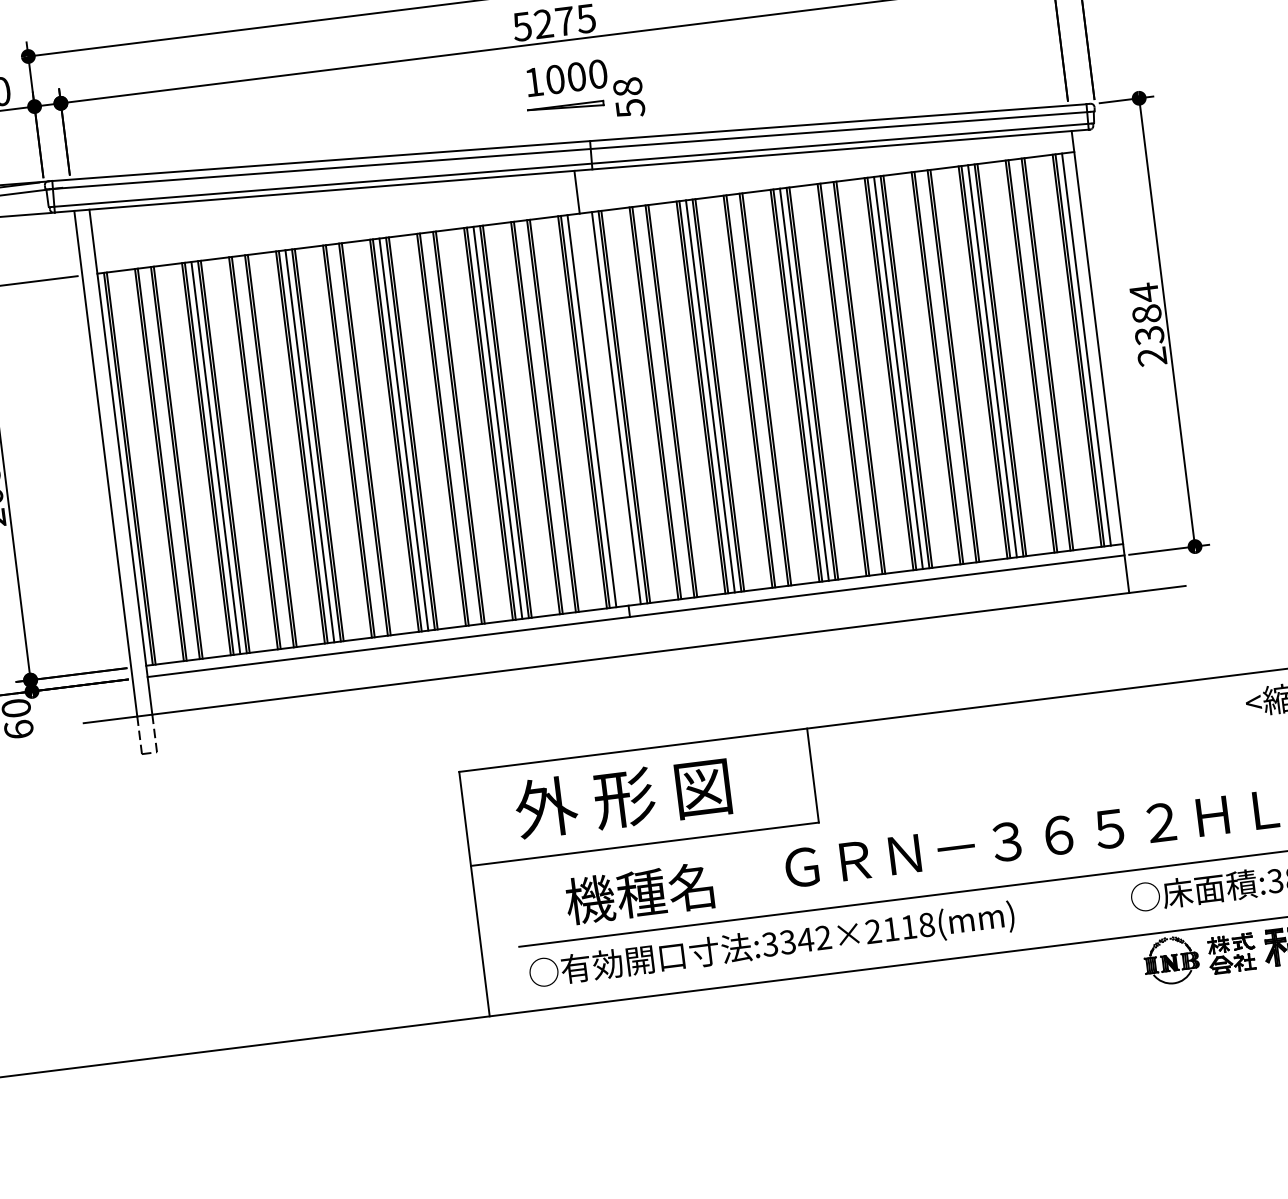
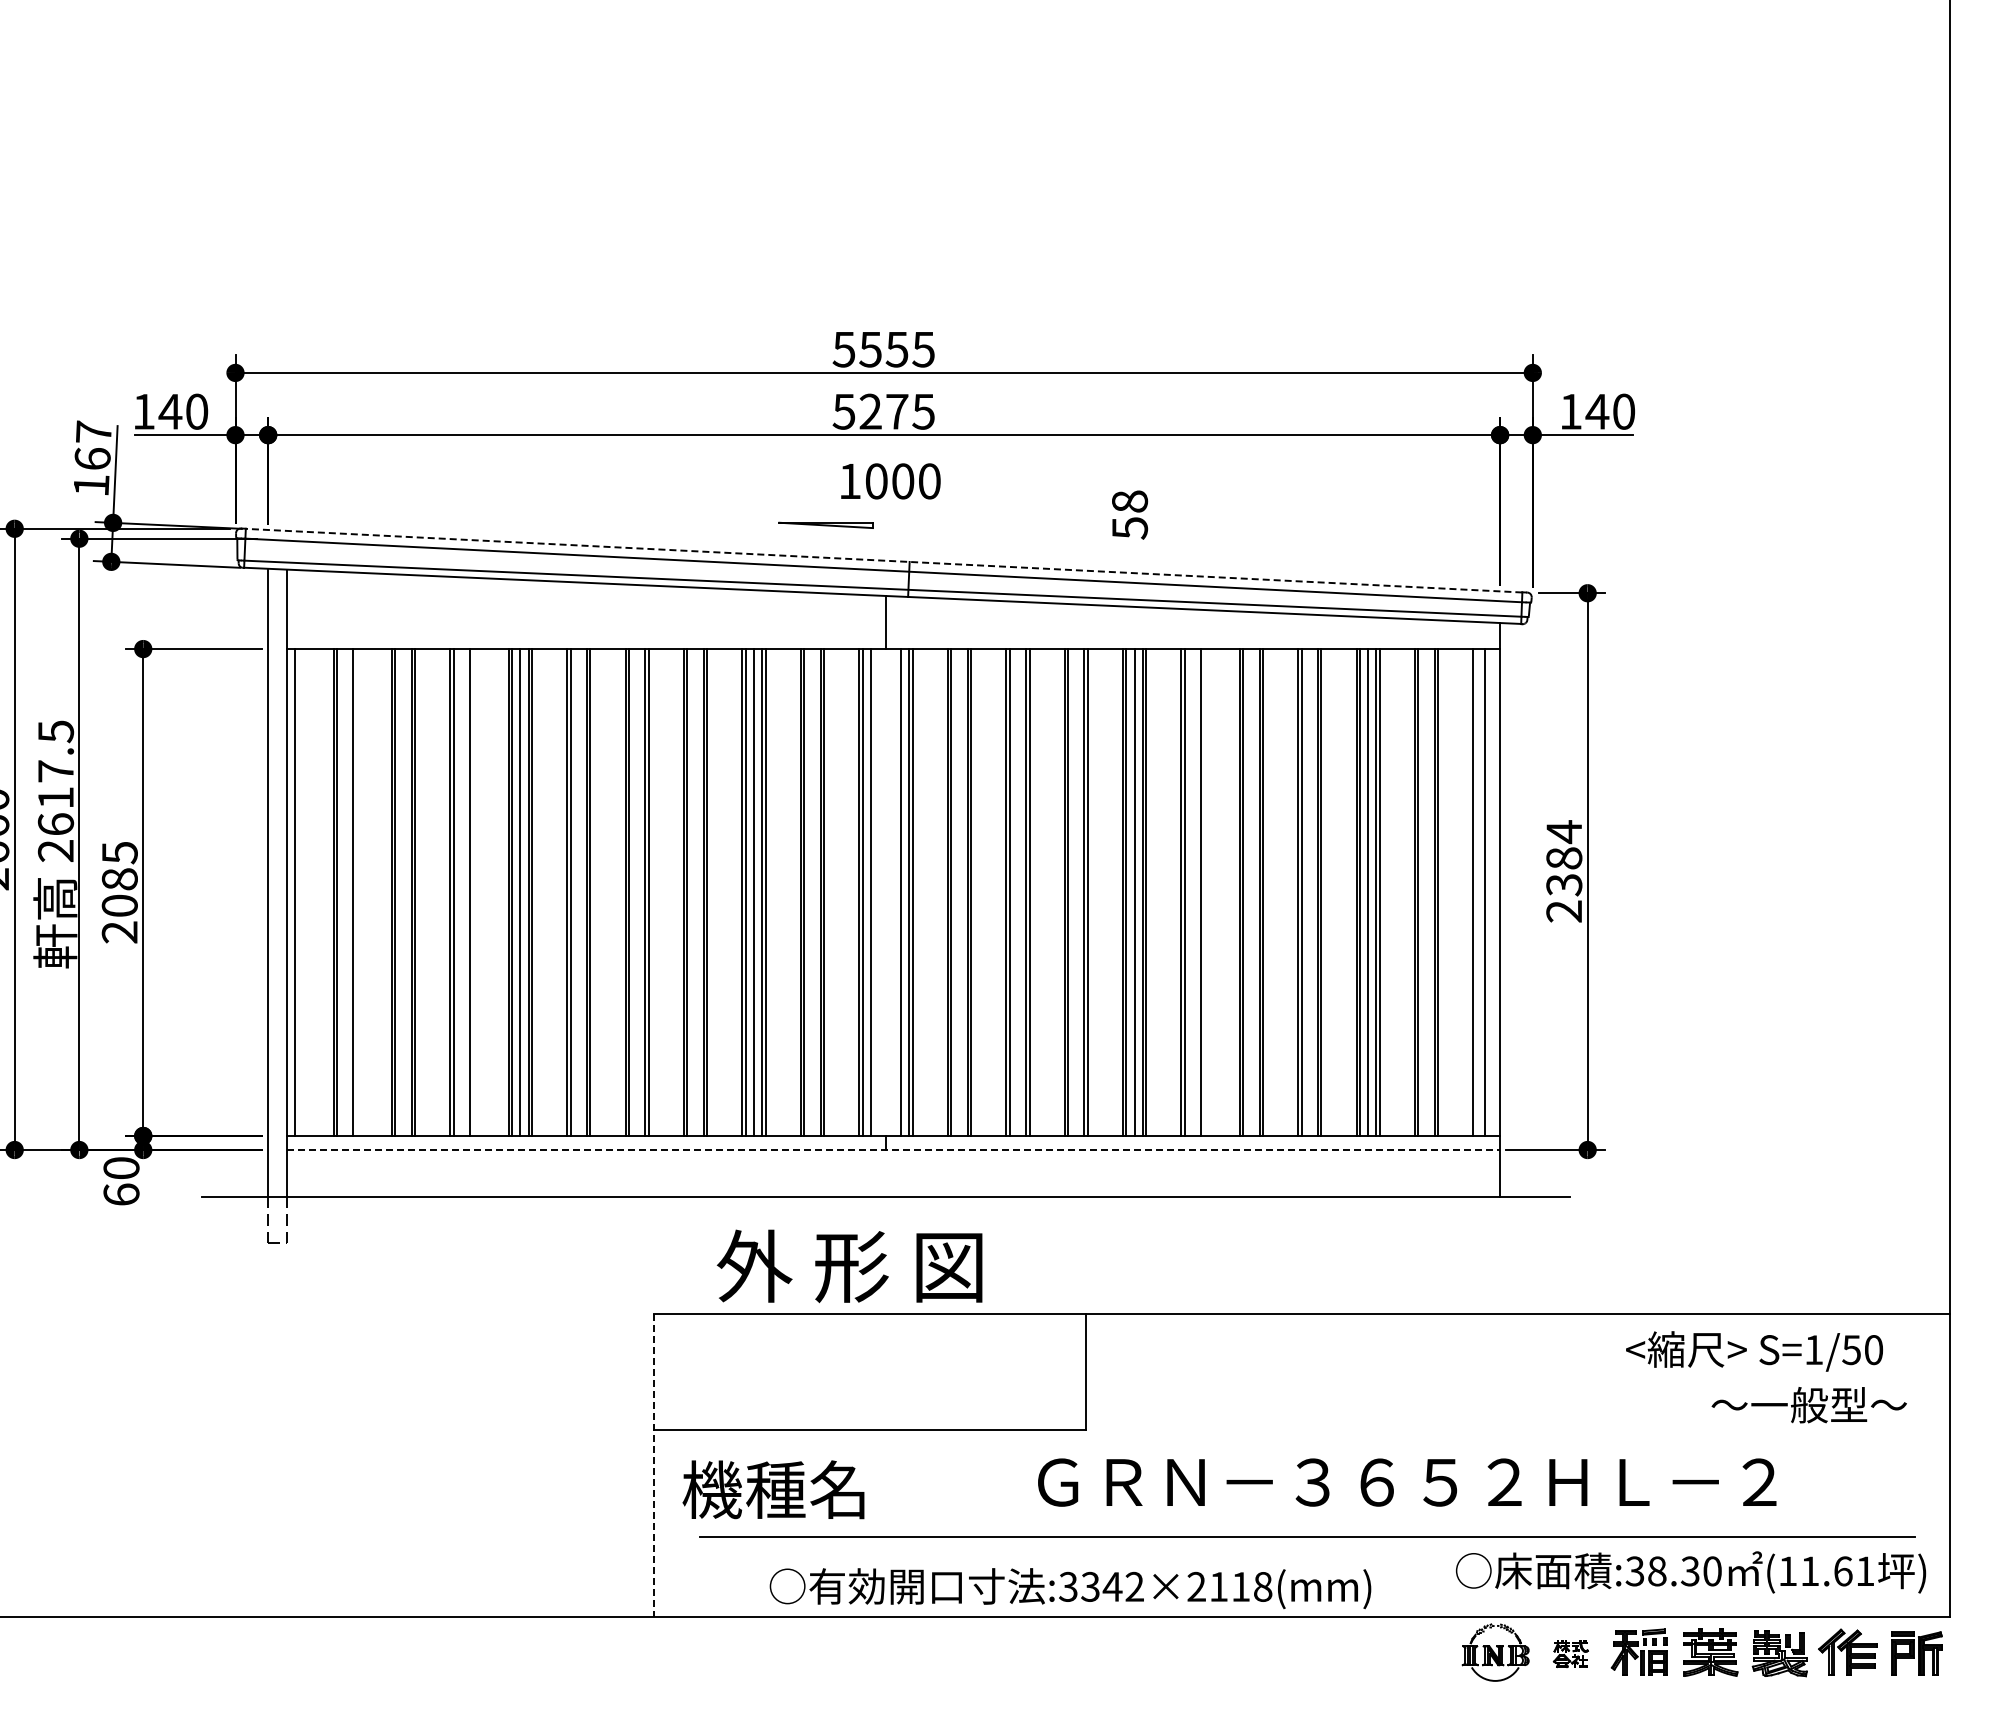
text: (629, 97) -> (1130, 514), moved
part: (565, 107) -> (825, 524), moved
line: (568, 142) -> (883, 560), solid -> dashed
line: (1079, 350) -> (1476, 892), removed
line: (898, 372) -> (1251, 892), removed
line: (860, 377) -> (1204, 892), removed
line: (710, 396) -> (1017, 892), removed
line: (404, 434) -> (637, 892), removed
line: (272, 450) -> (473, 892), removed
line: (215, 458) -> (403, 892), removed
line: (177, 462) -> (356, 892), removed
line: (131, 468) -> (298, 892), removed
line: (636, 616) -> (893, 1150), solid -> dashed
text: (622, 798) -> (849, 1266), moved
text: (639, 893) -> (773, 1489), moved
line: (474, 894) -> (653, 1465), solid -> dashed
text: (771, 945) -> (1070, 1588), moved
part: (1231, 953) -> (1570, 1653), size x0.6

